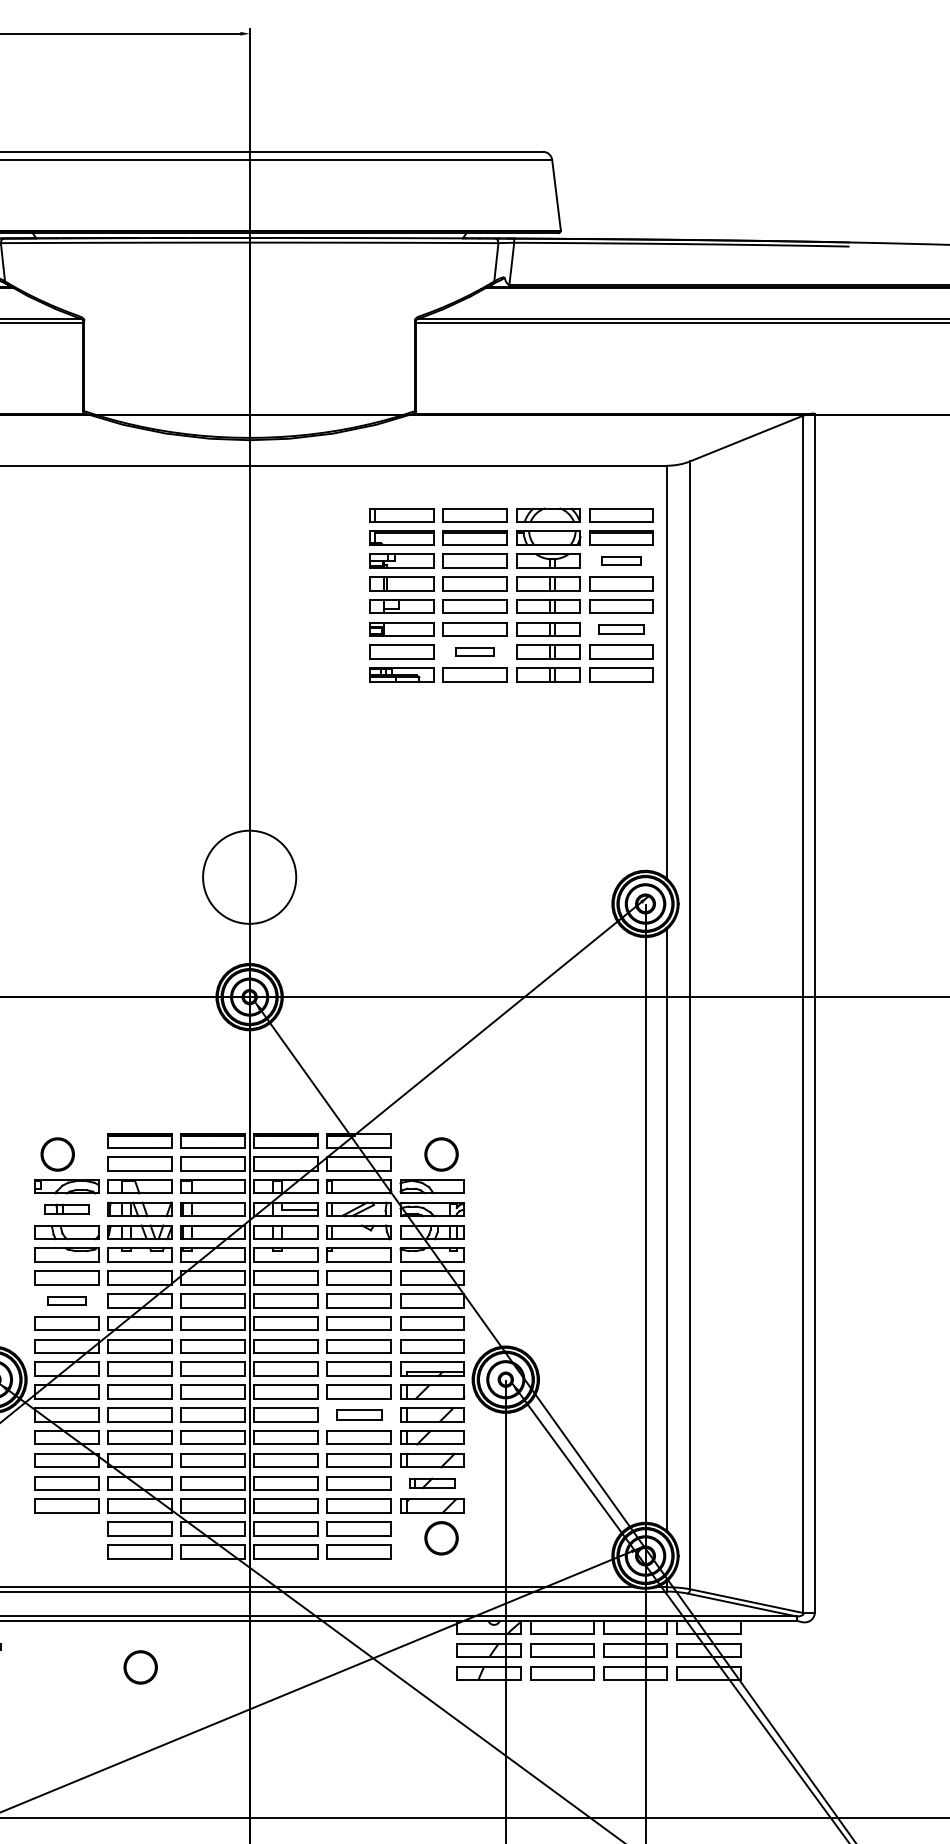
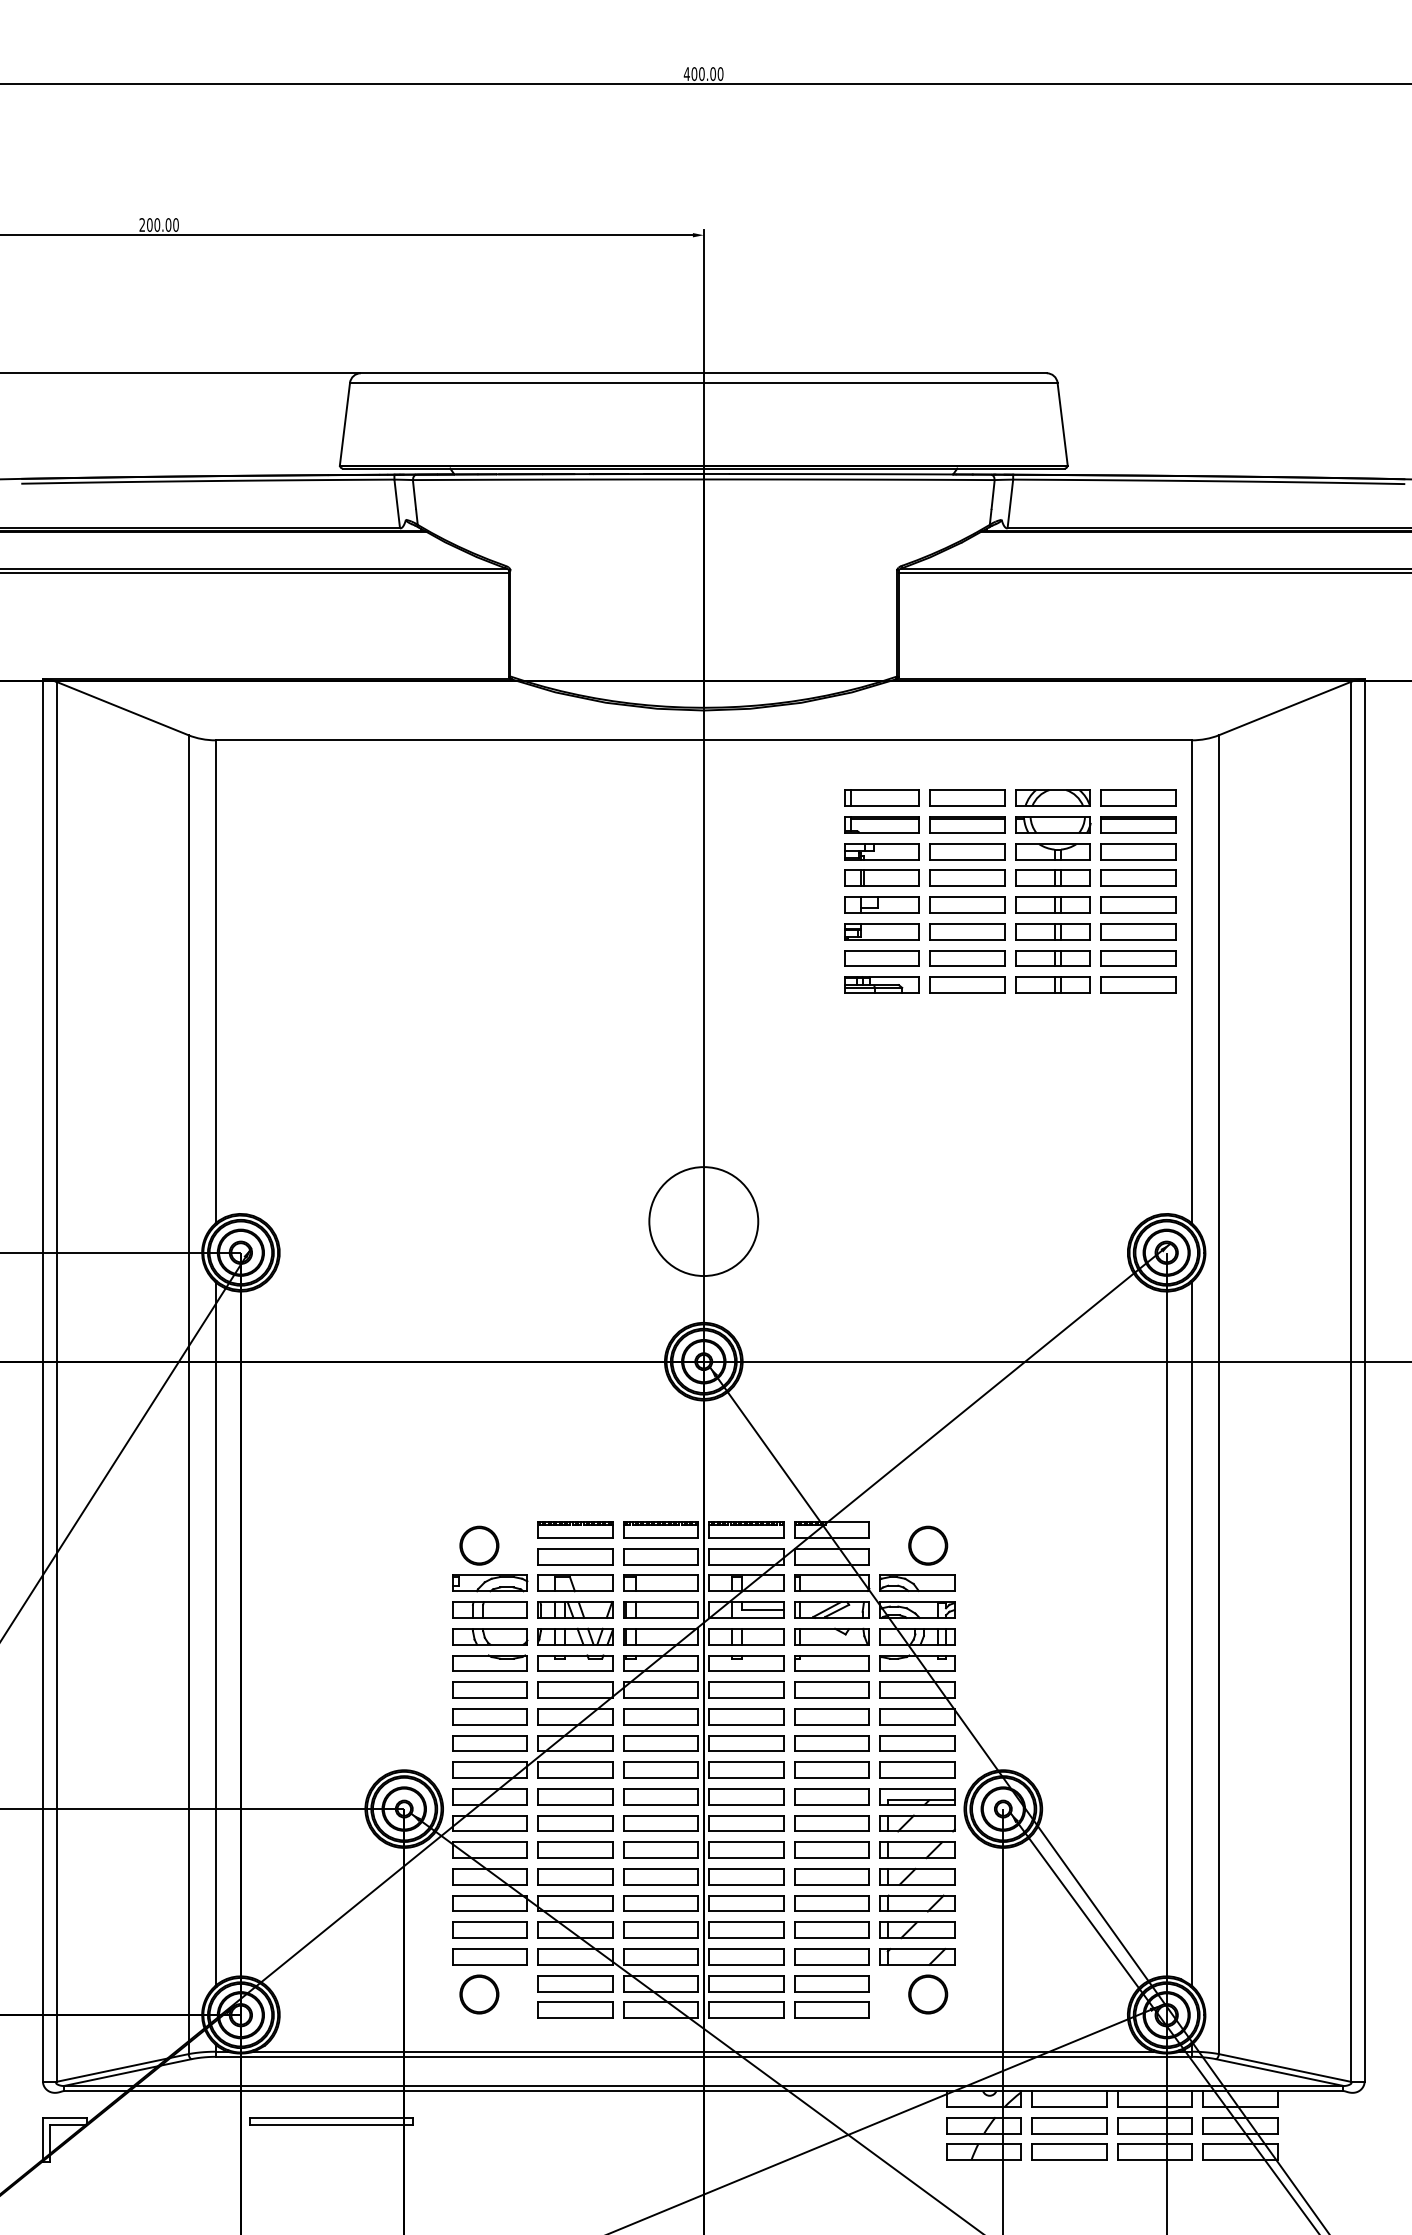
part: (621, 560) -> (1138, 851), size x1.67
part: (621, 629) -> (1138, 931), size x1.43
part: (475, 652) -> (967, 958), size x1.67
part: (66, 1209) -> (489, 1609), size x1.43
part: (66, 1300) -> (489, 1716), size x1.67
part: (358, 1414) -> (831, 1849), size x1.43
part: (432, 1483) -> (917, 1930), size x1.43
circle: (140, 1667) -> (479, 1994), moved

